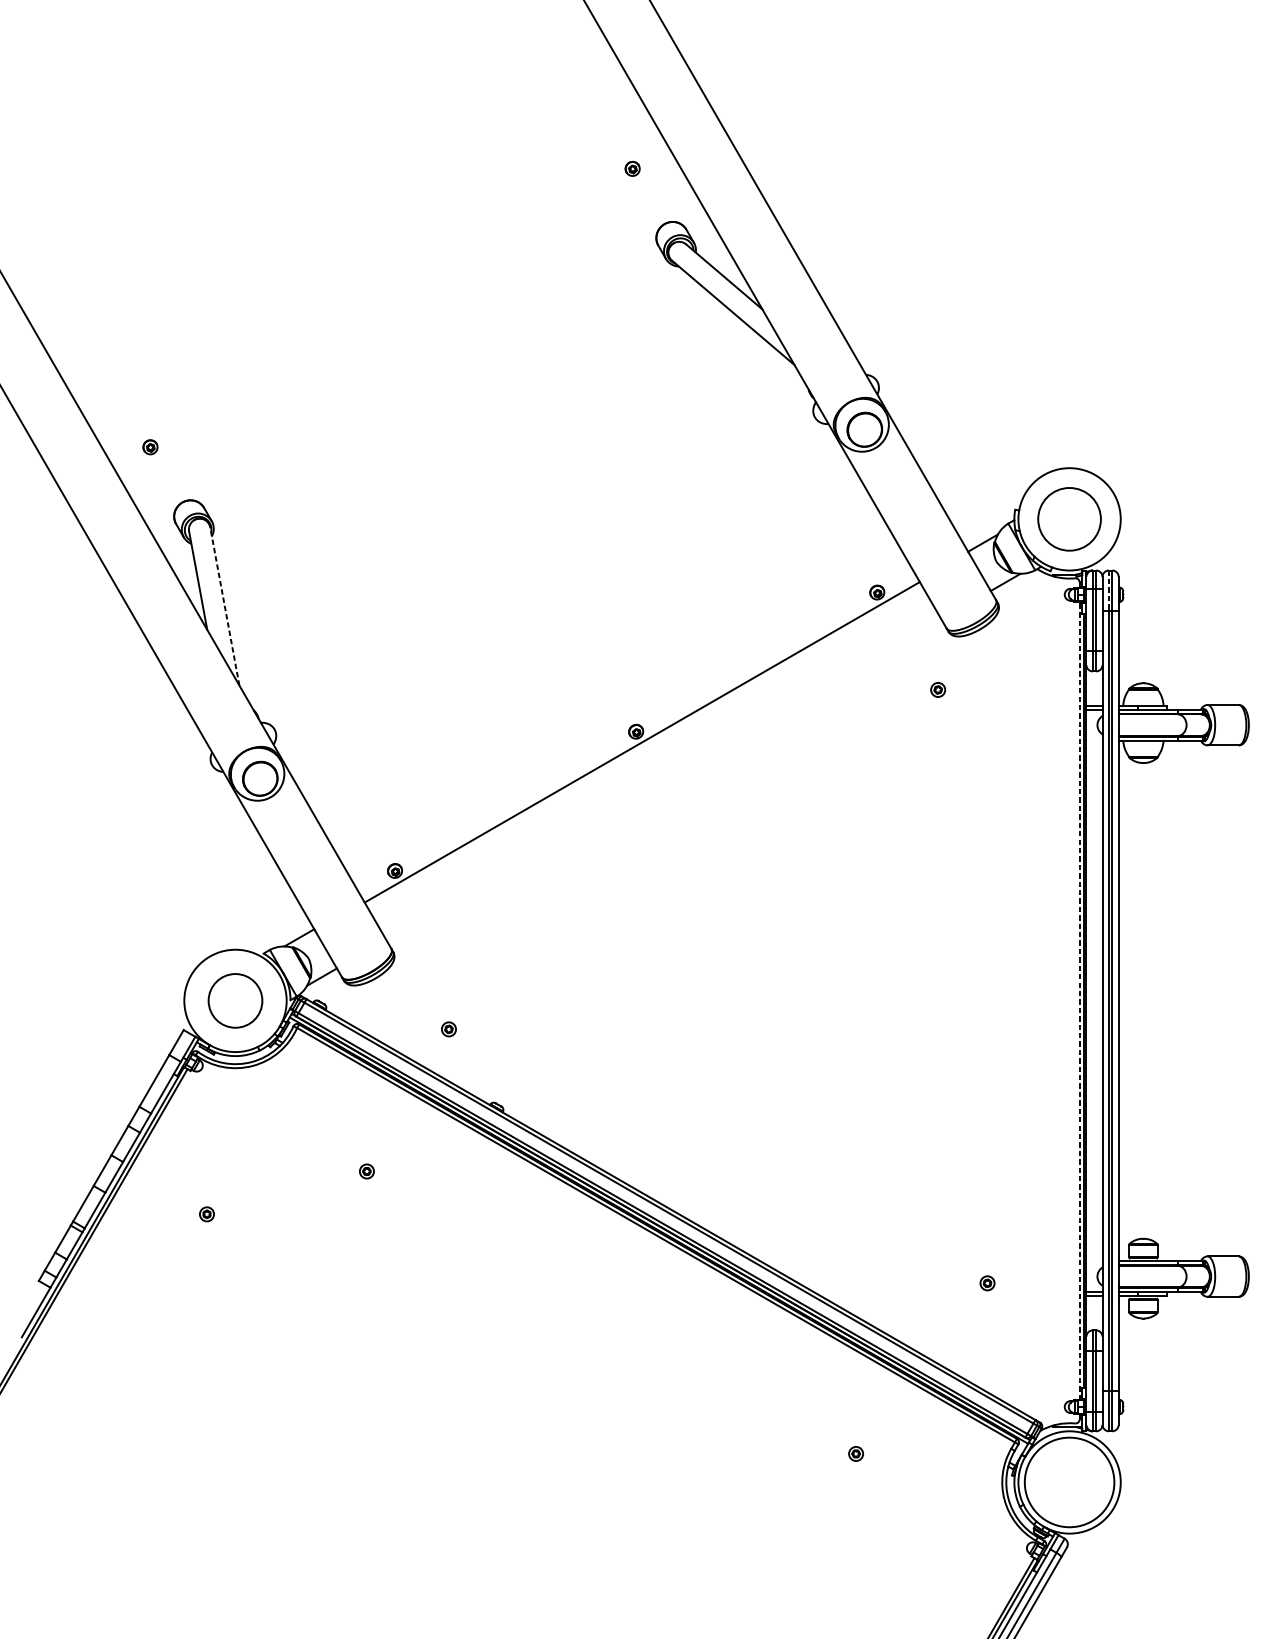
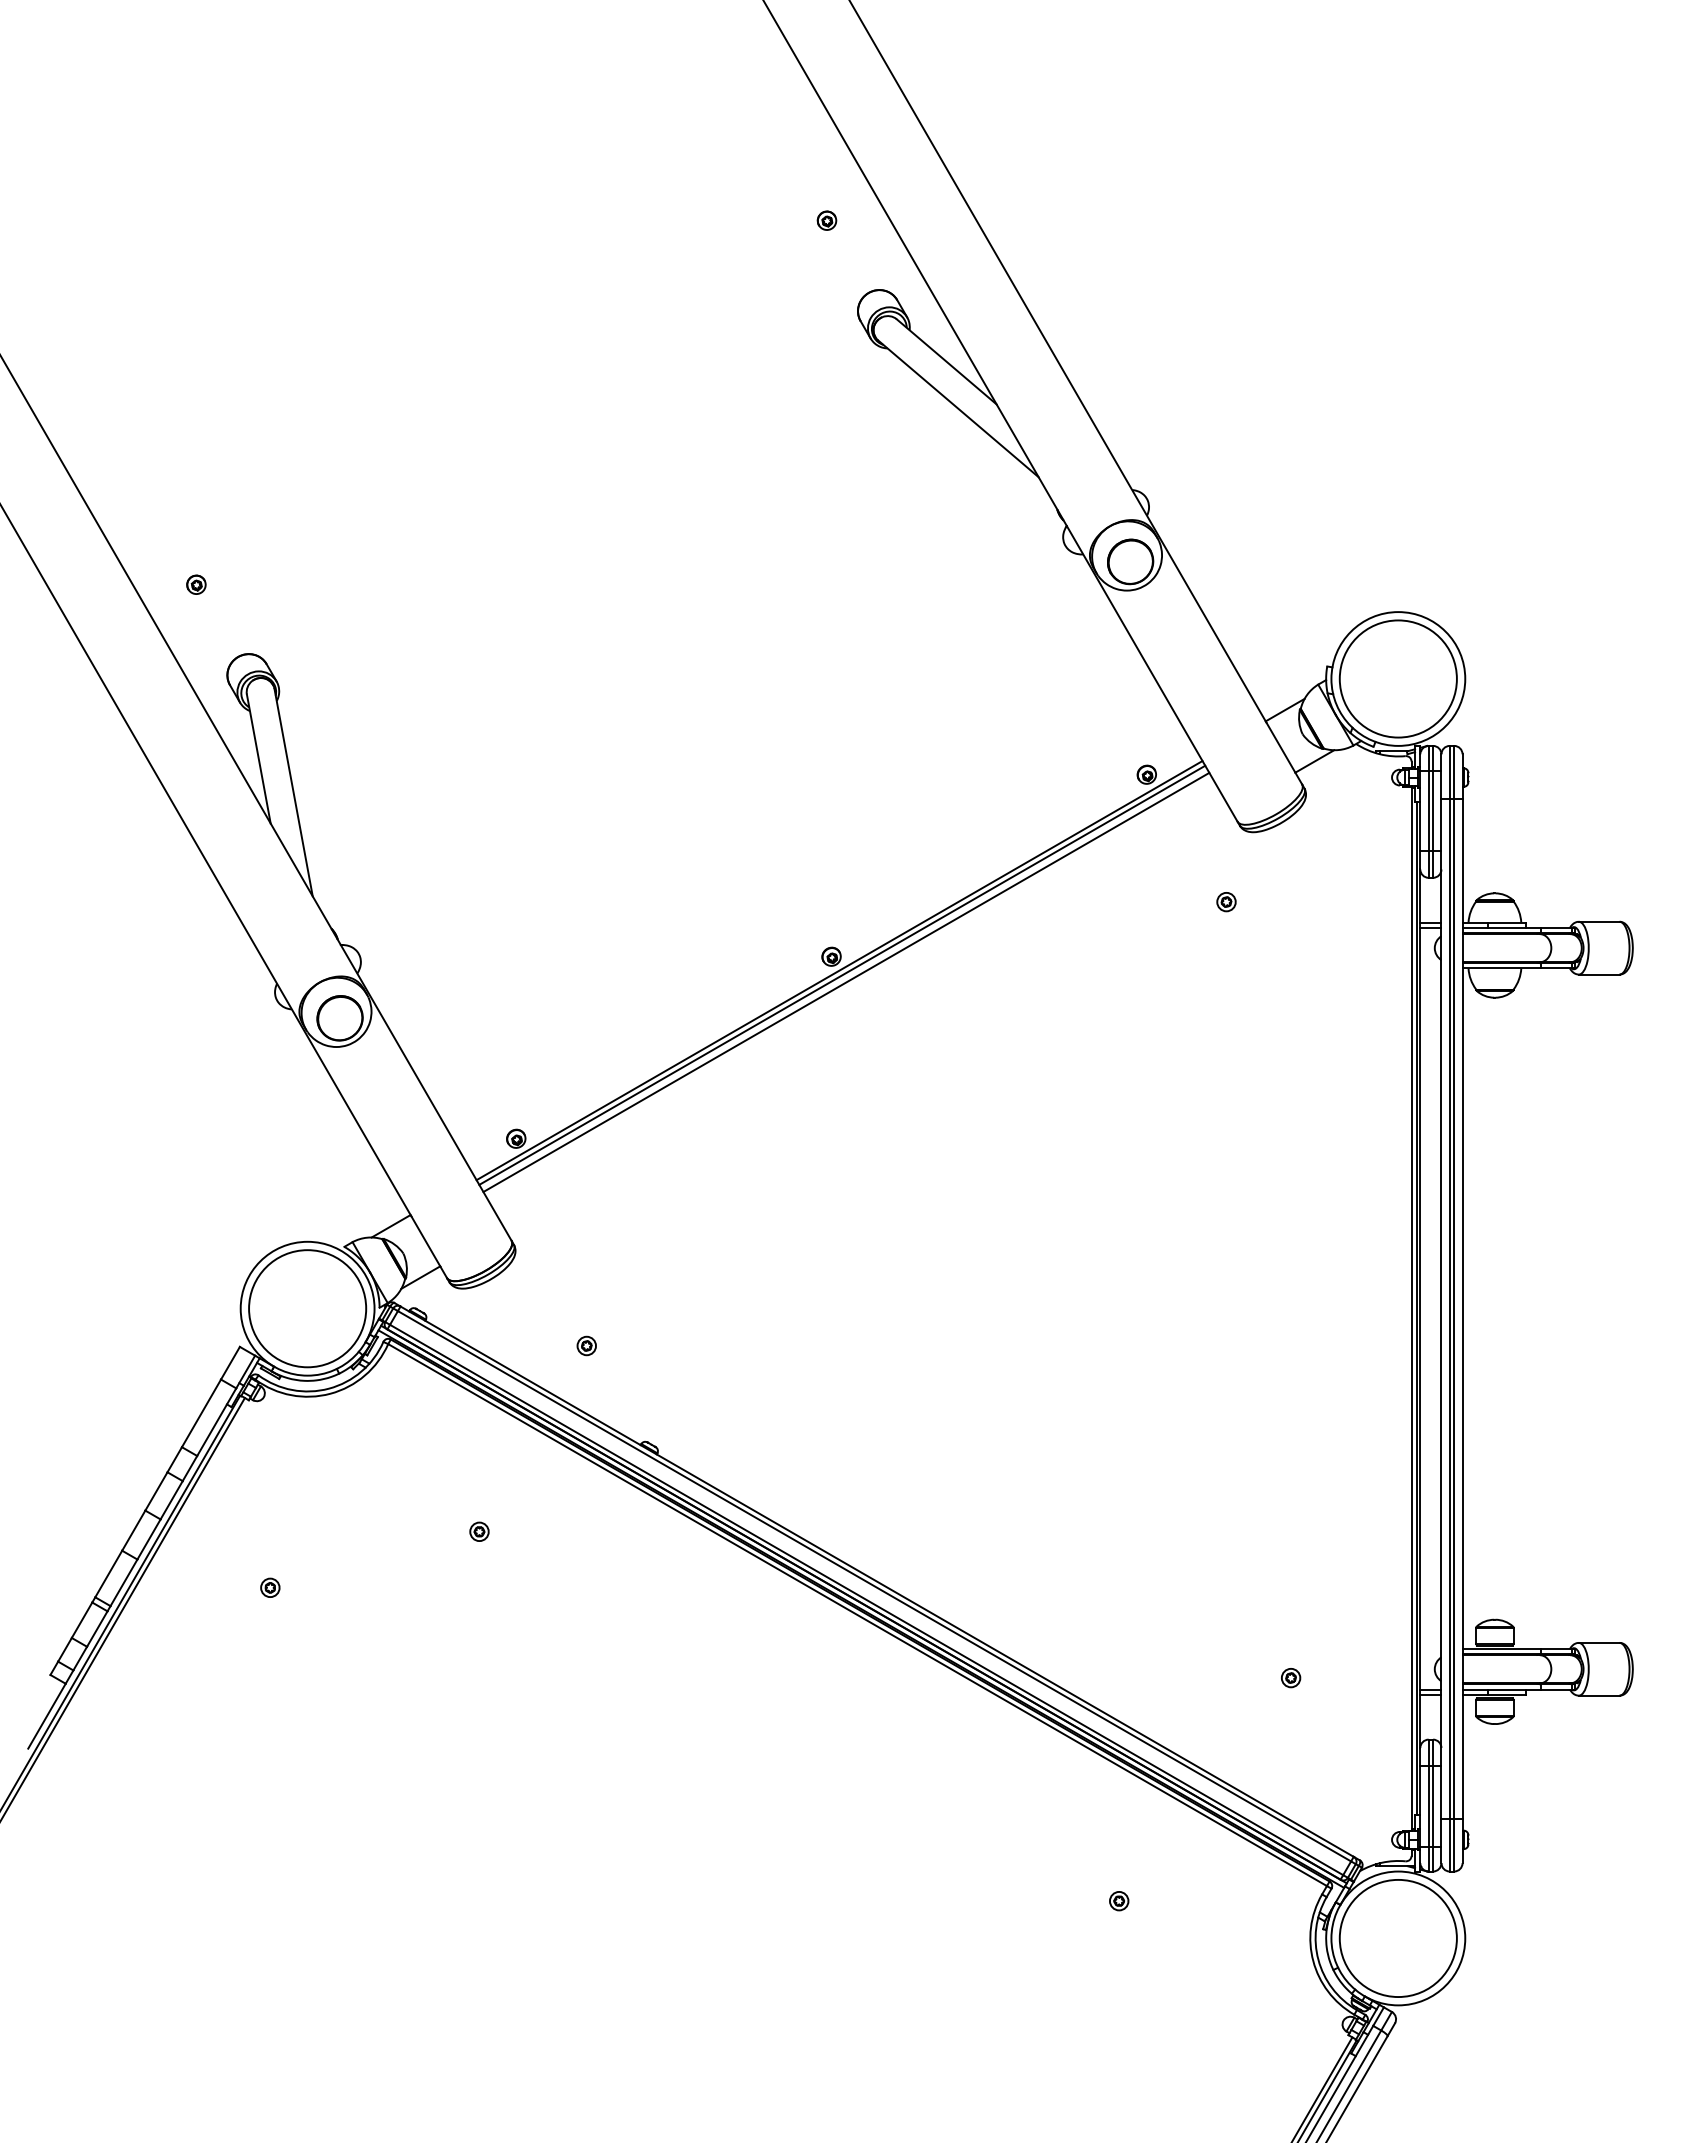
circle: (1068, 518) -> (1397, 678), size x1.43
line: (1108, 590) -> (1449, 772), dashed -> solid
line: (224, 606) -> (293, 792), dashed -> solid
line: (644, 745) -> (842, 974), added
line: (647, 751) -> (846, 982), added
circle: (235, 1000) -> (307, 1308), size x1.67
line: (1079, 1000) -> (1411, 1308), dashed -> solid

